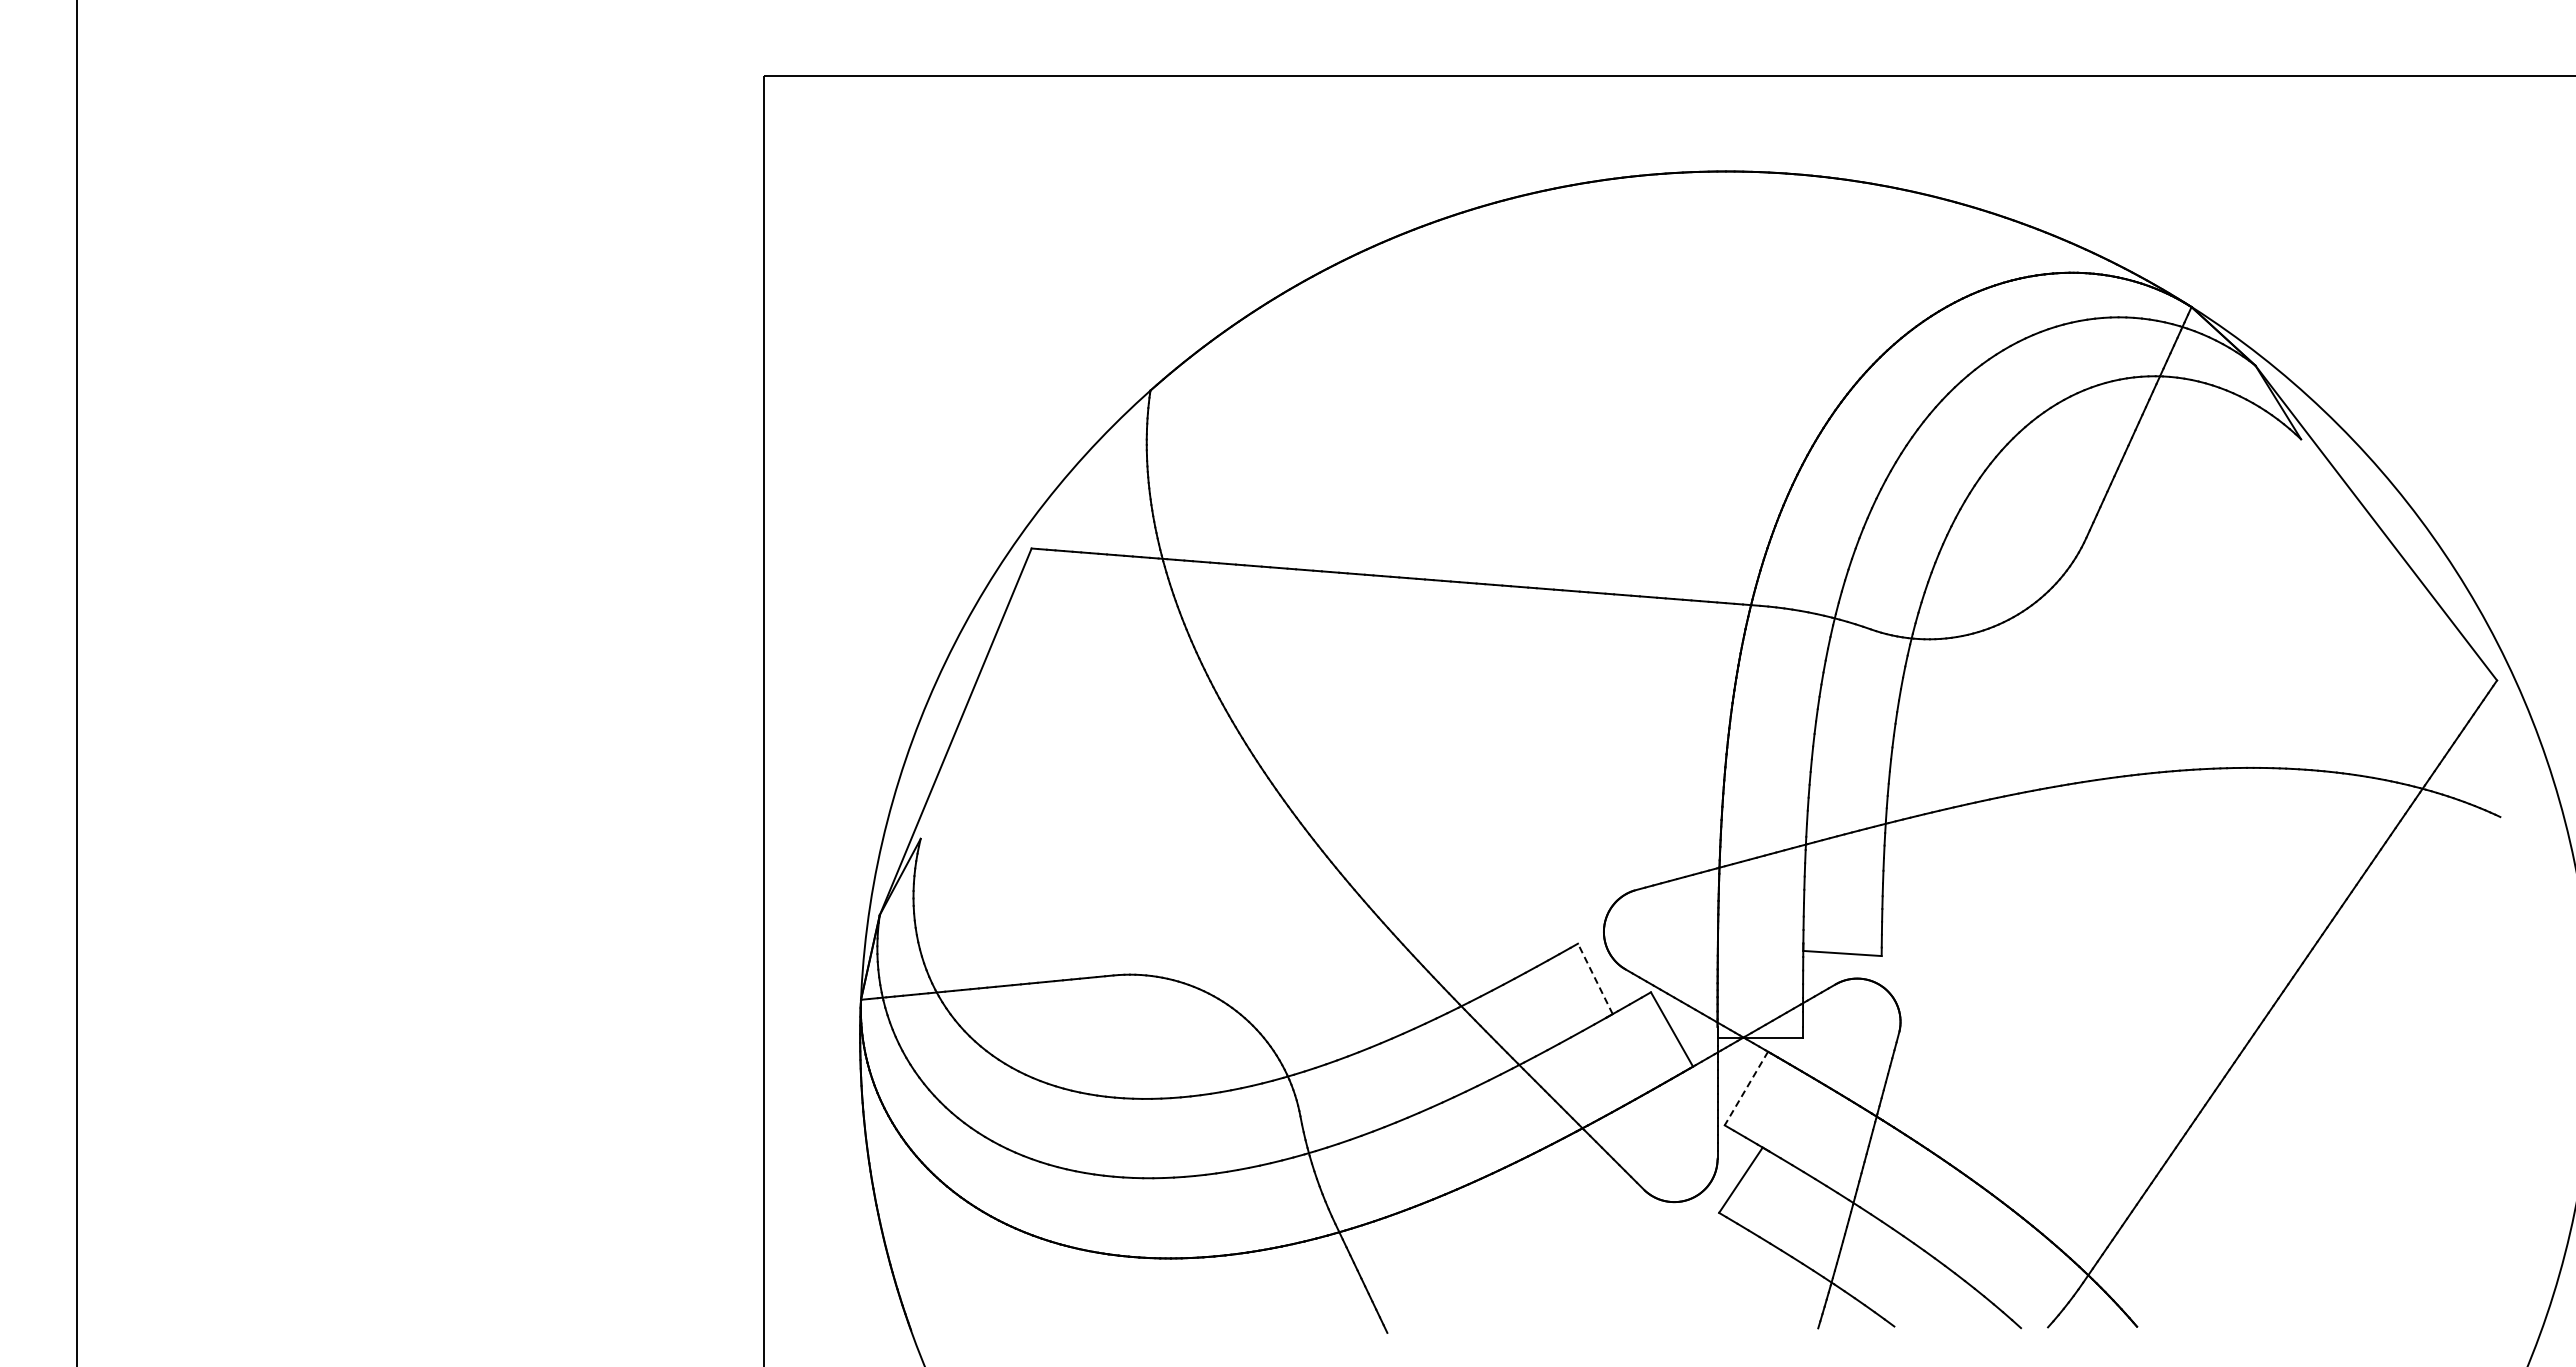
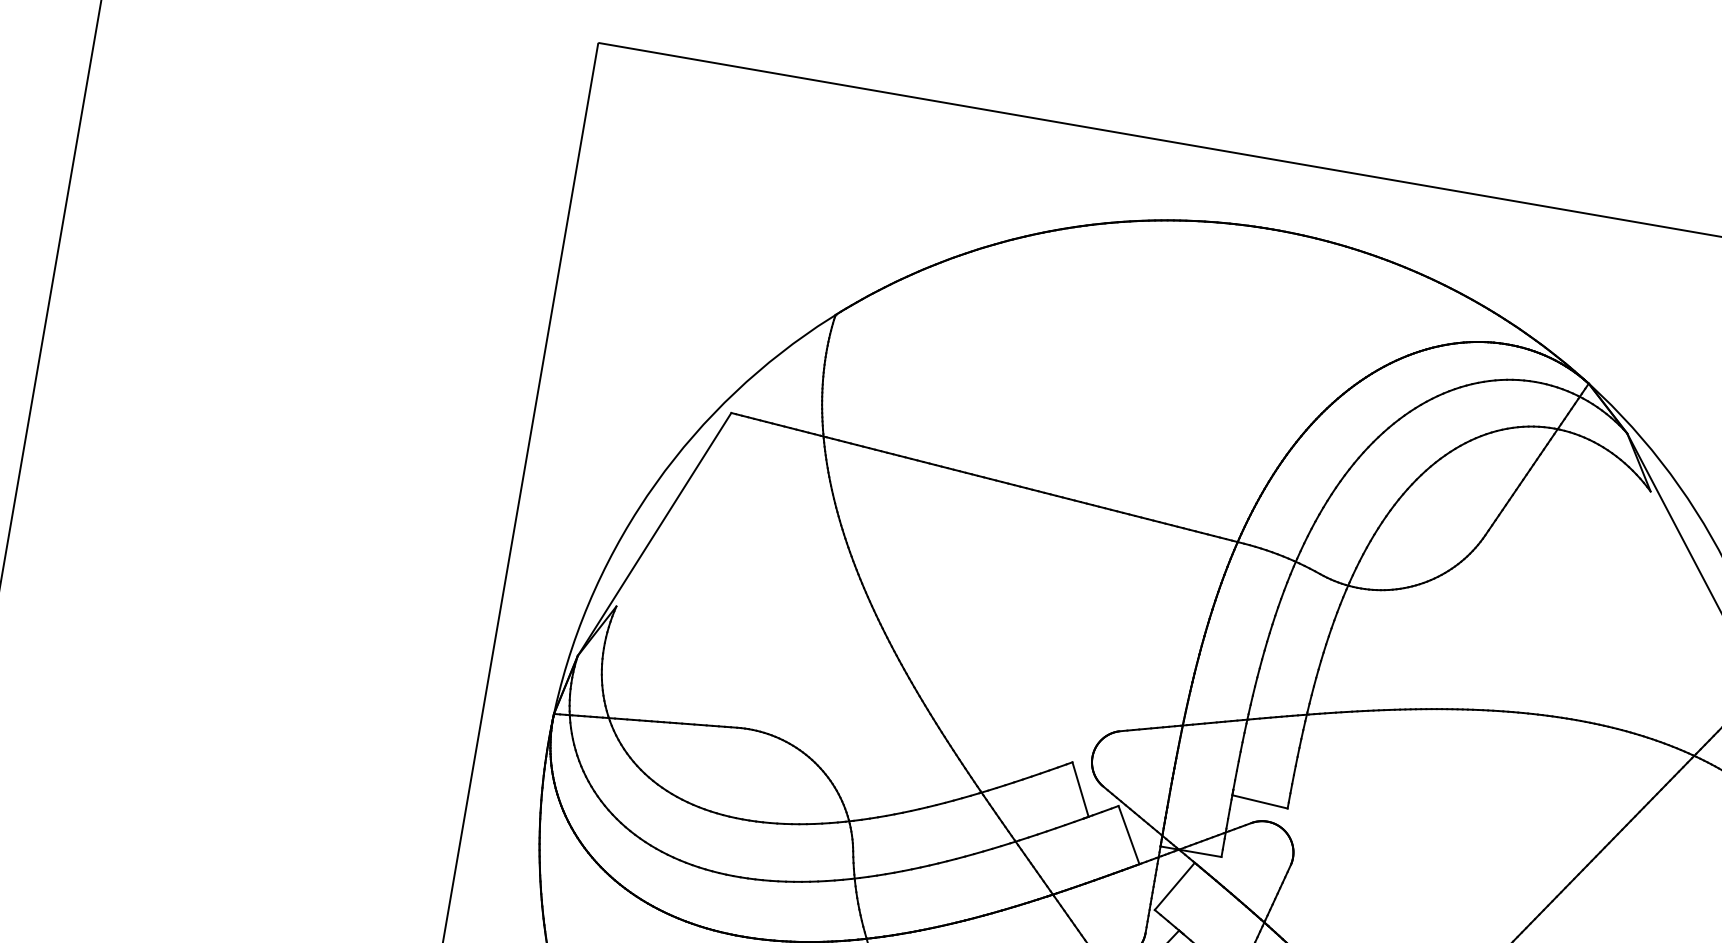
line: (1595, 978) -> (1080, 789), dashed -> solid
line: (1746, 1088) -> (1174, 886), dashed -> solid

